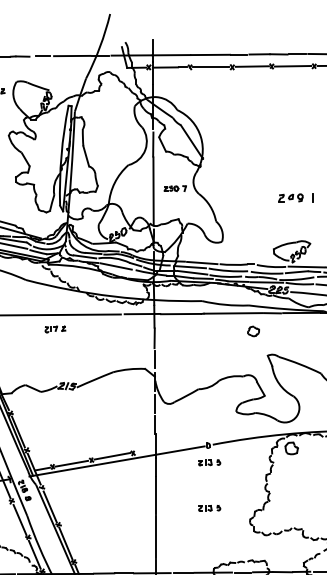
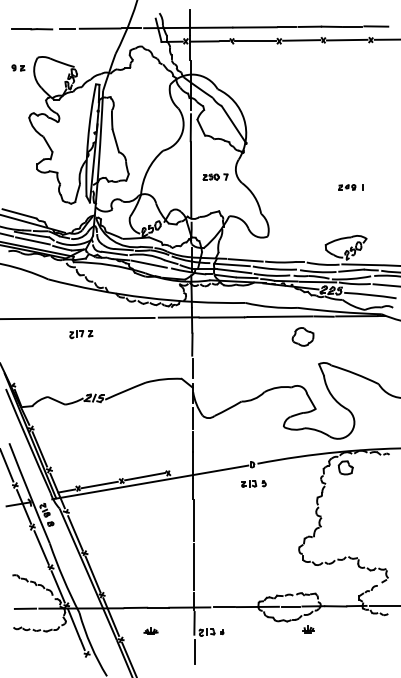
part: (295, 197) -> (350, 187), size x0.62
part: (253, 331) -> (302, 336), size x1.67
part: (209, 507) -> (253, 534), removed

